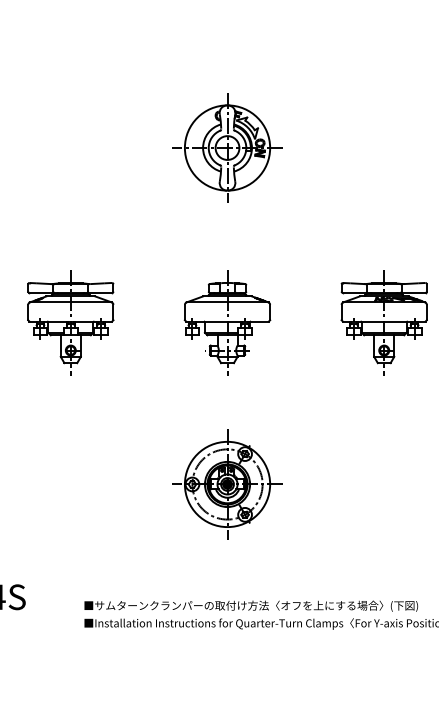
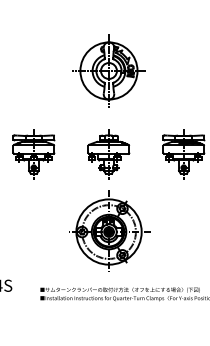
part: (226, 147) -> (108, 70), size x1.4
part: (226, 483) -> (108, 231), size x1.6

